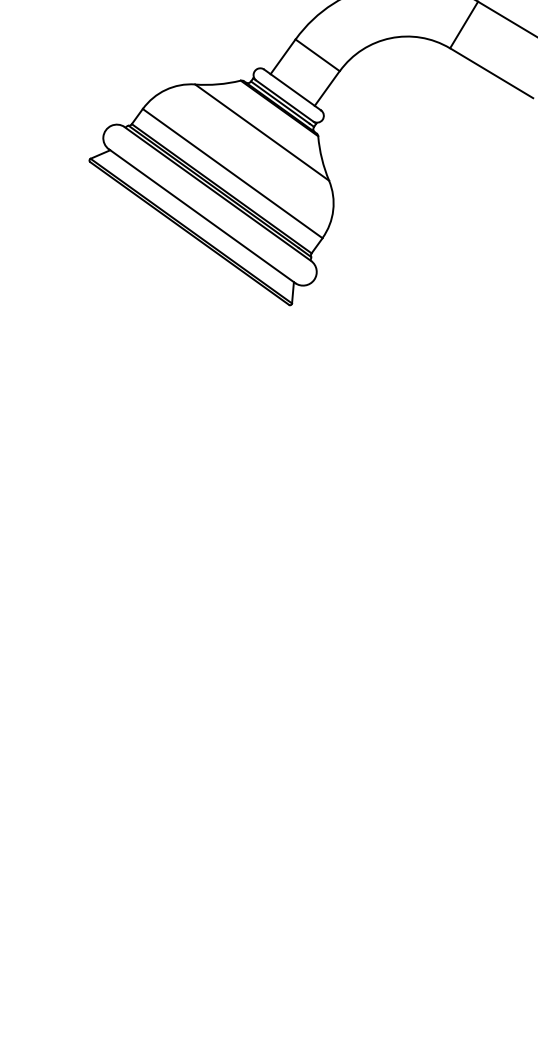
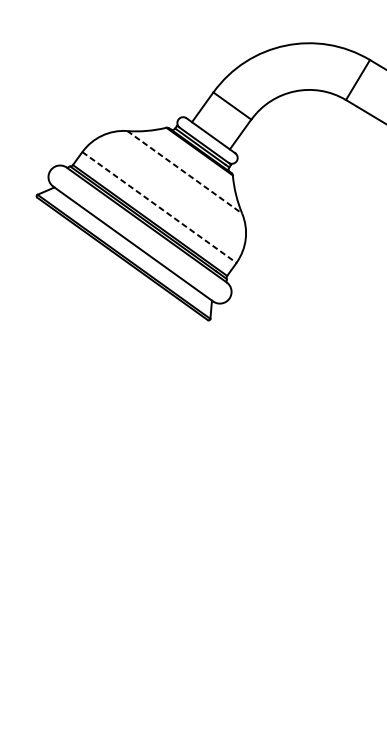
line: (262, 132) -> (185, 172), solid -> dashed
line: (232, 173) -> (159, 207), solid -> dashed

